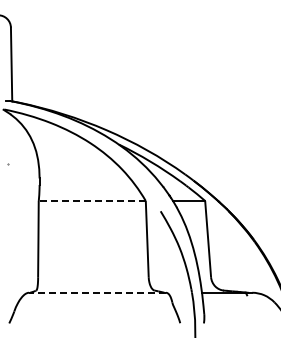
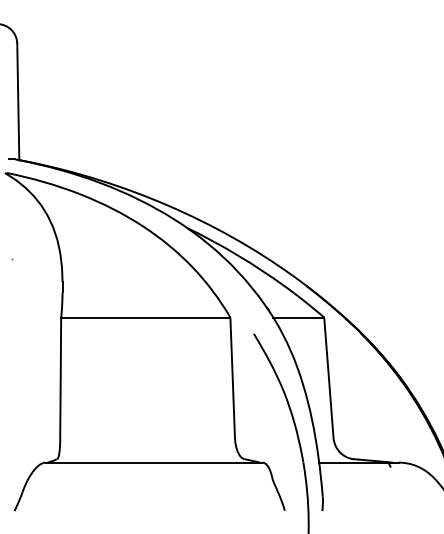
line: (92, 200) -> (146, 316), dashed -> solid
line: (96, 292) -> (152, 462), dashed -> solid

